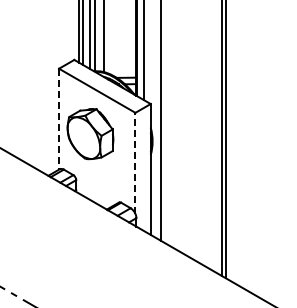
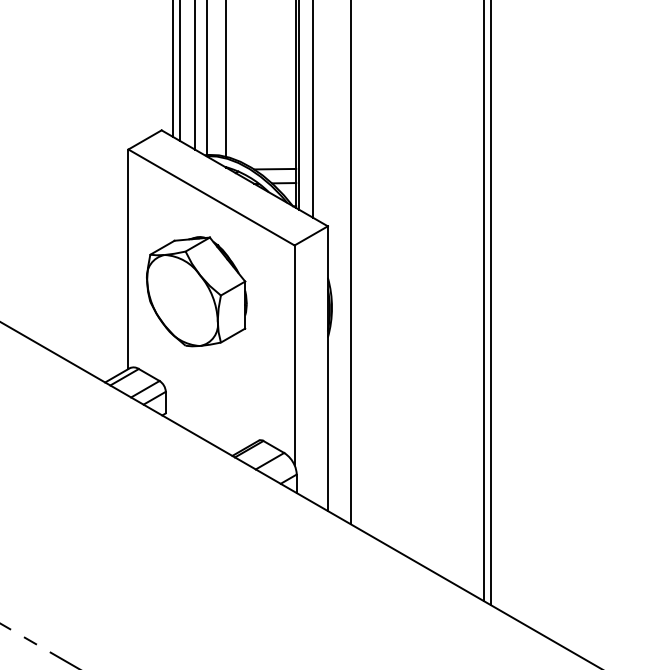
line: (59, 119) -> (129, 259), dashed -> solid
line: (135, 163) -> (294, 355), dashed -> solid

